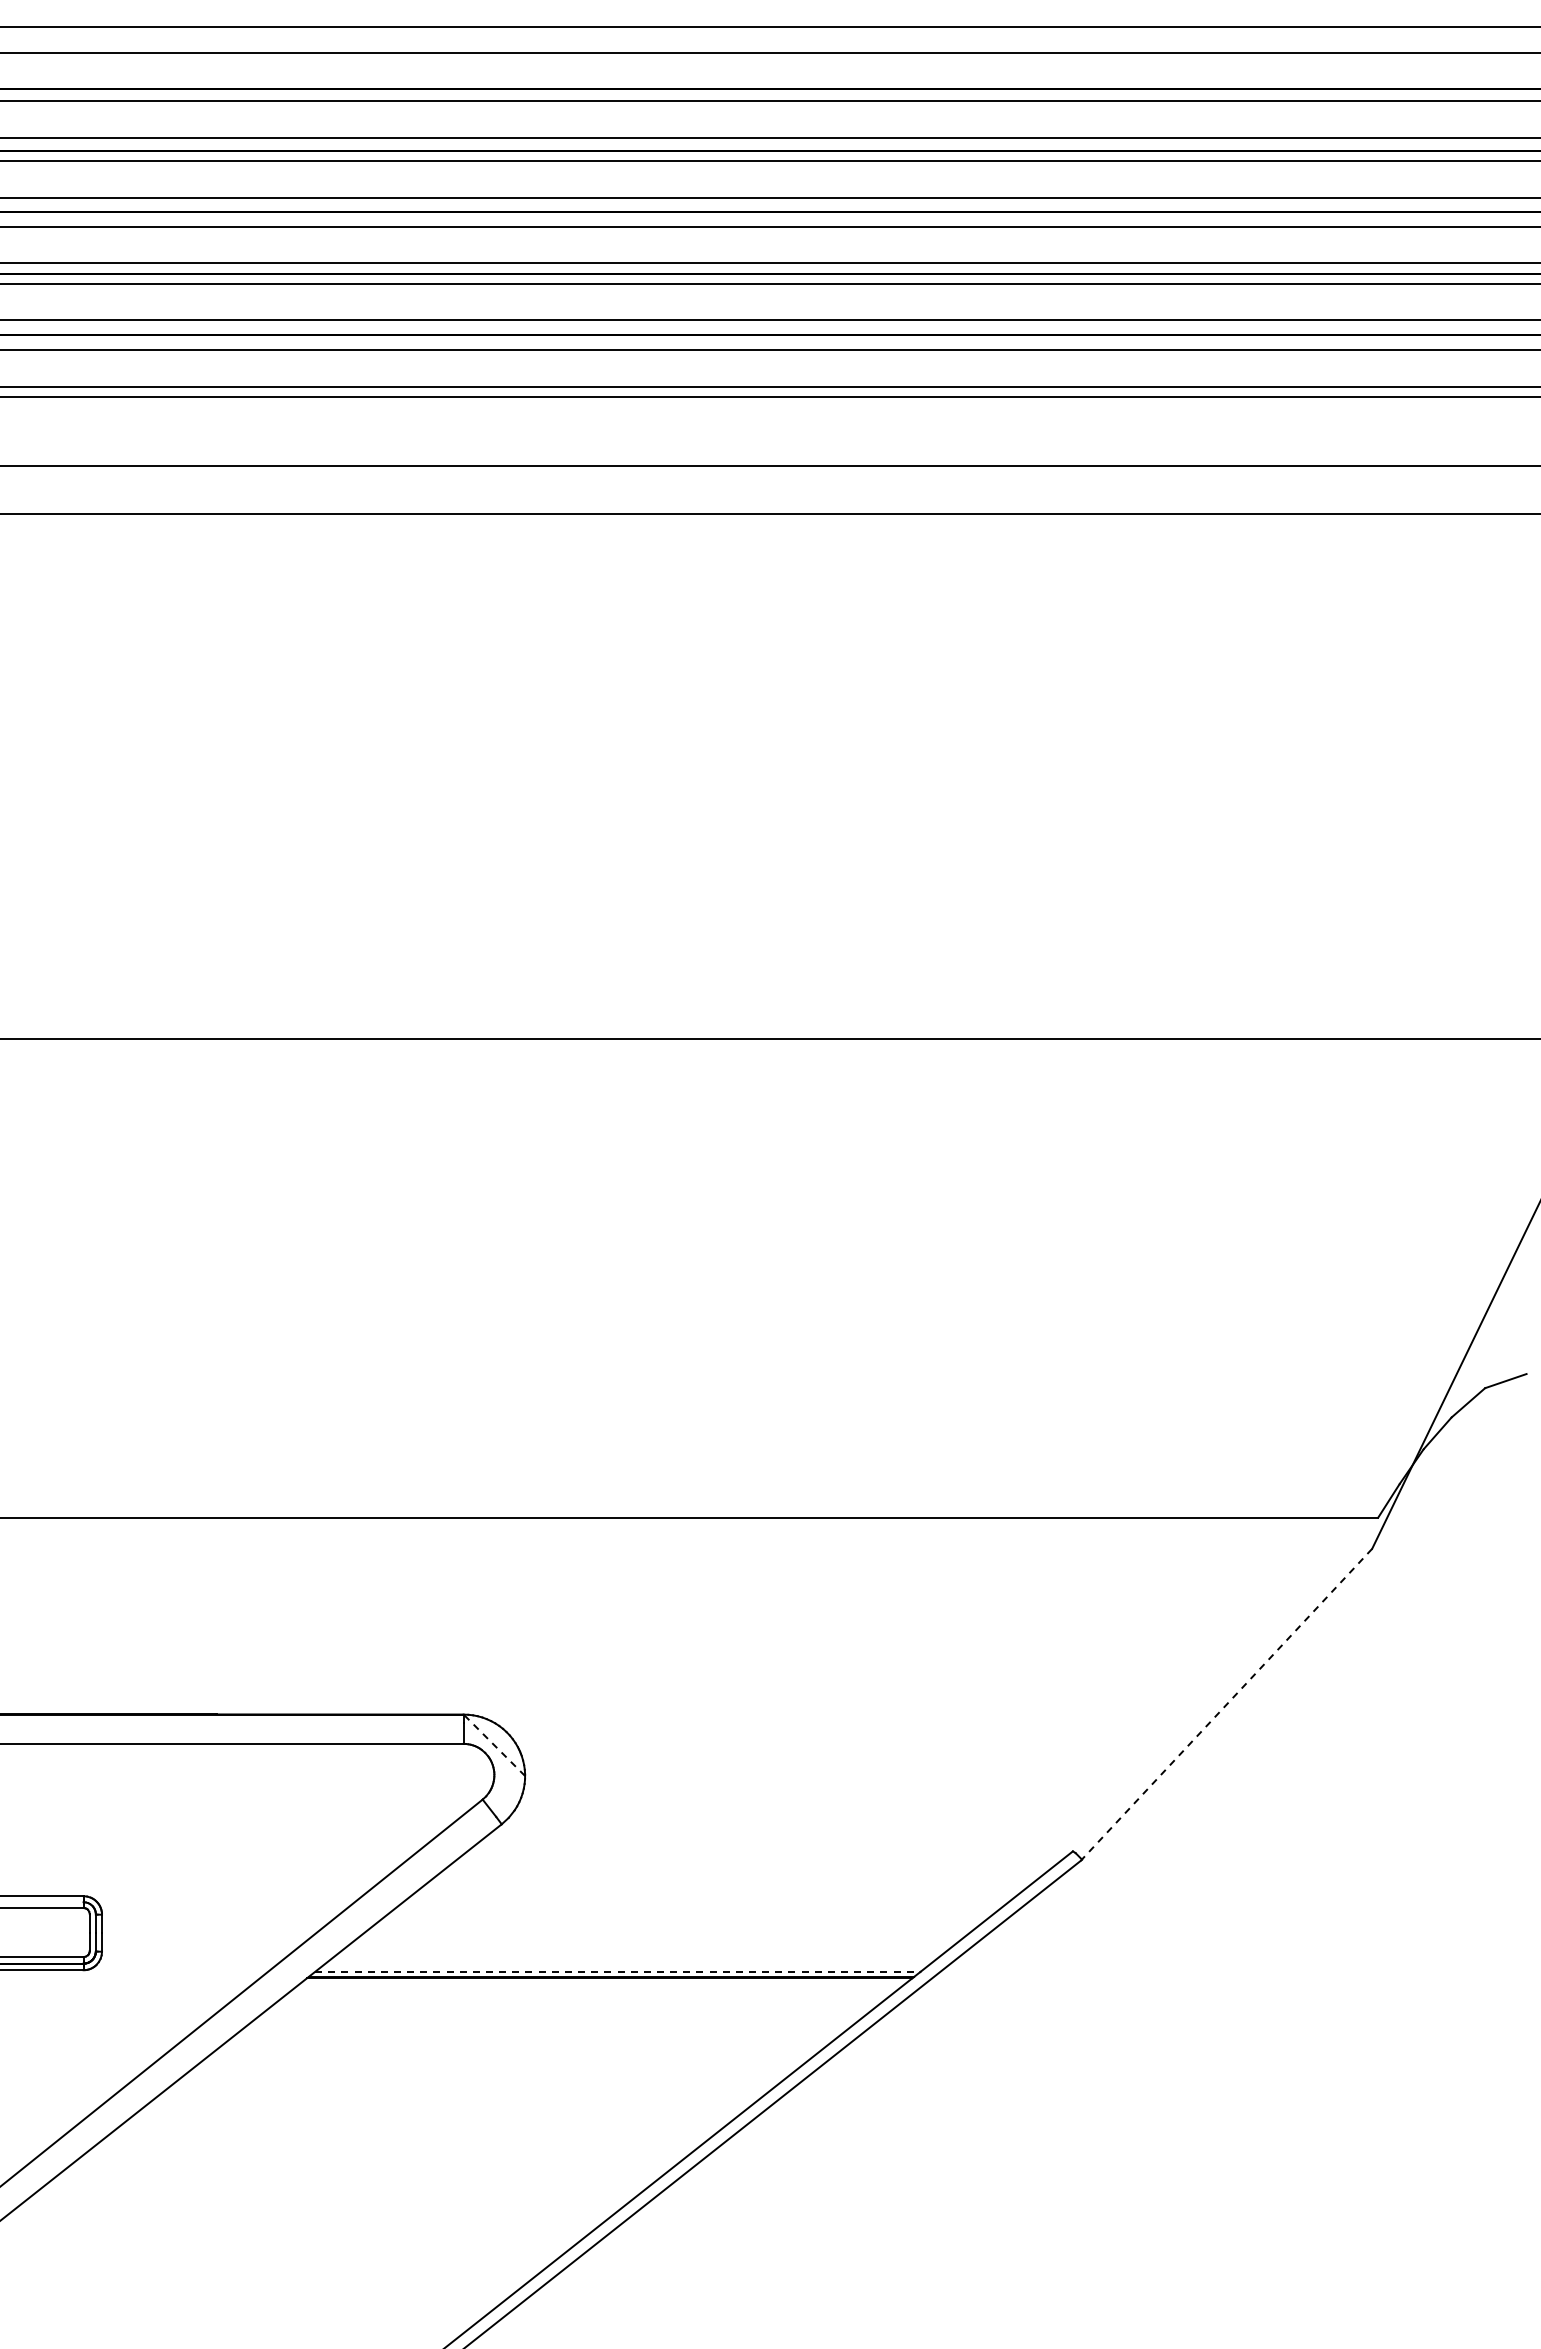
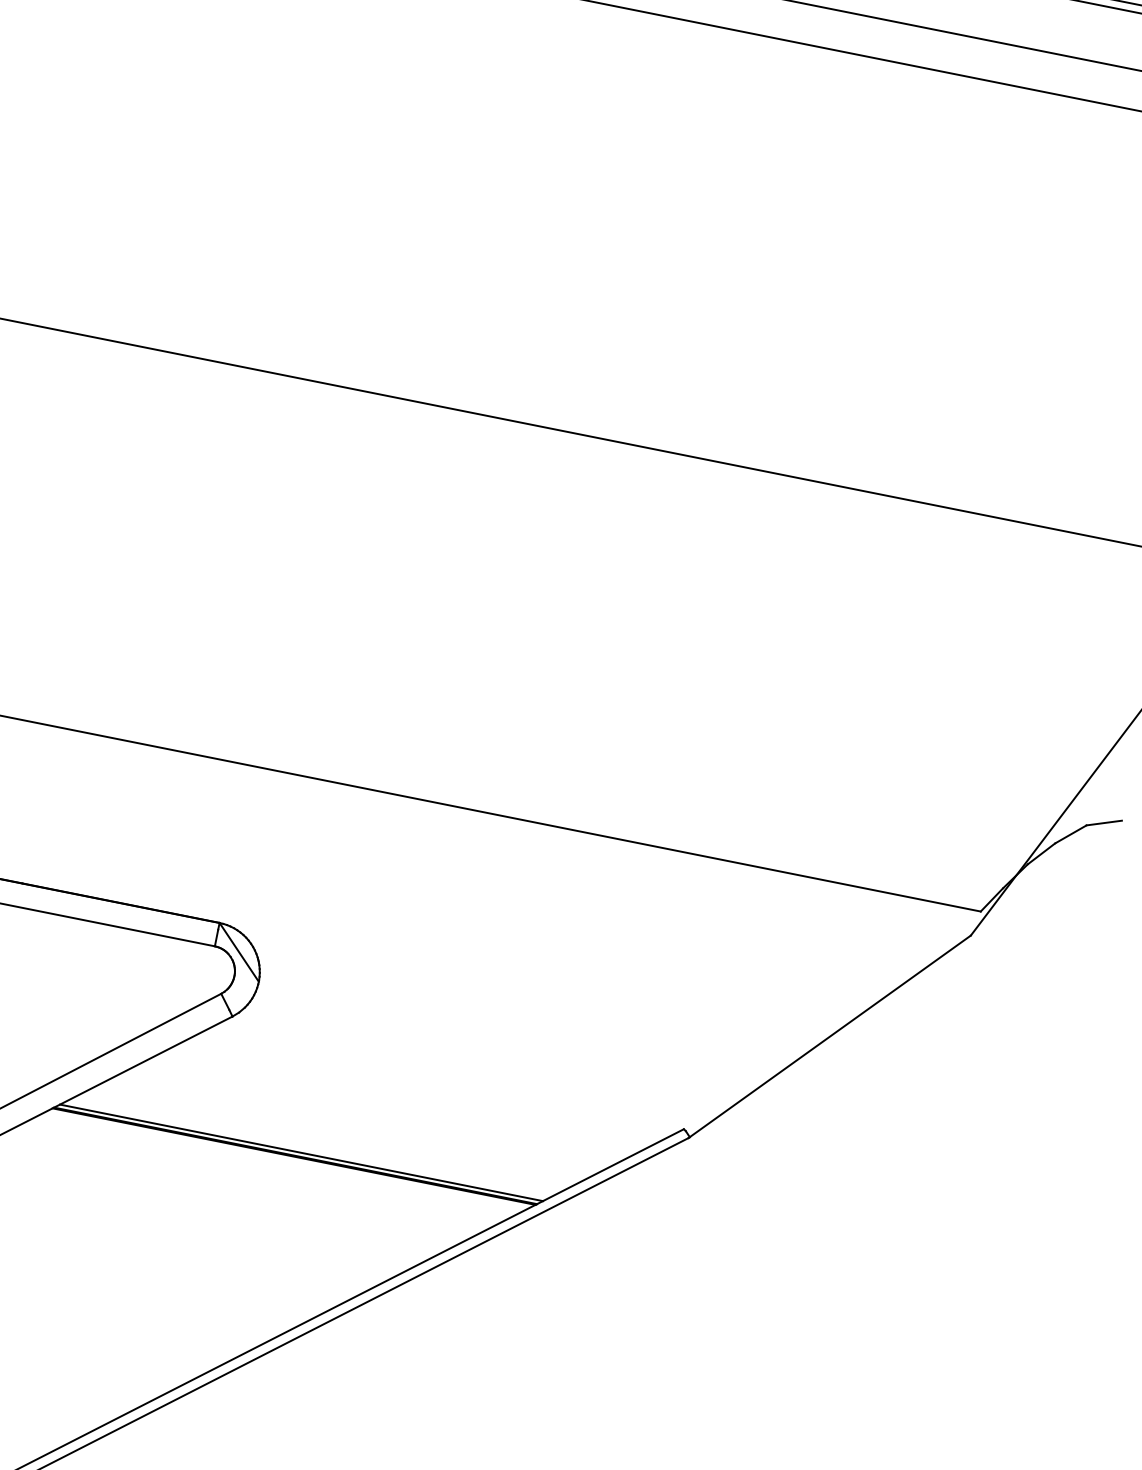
line: (1226, 1704) -> (829, 1036), dashed -> solid
line: (494, 1744) -> (239, 951), dashed -> solid
line: (617, 1971) -> (301, 1152), dashed -> solid

